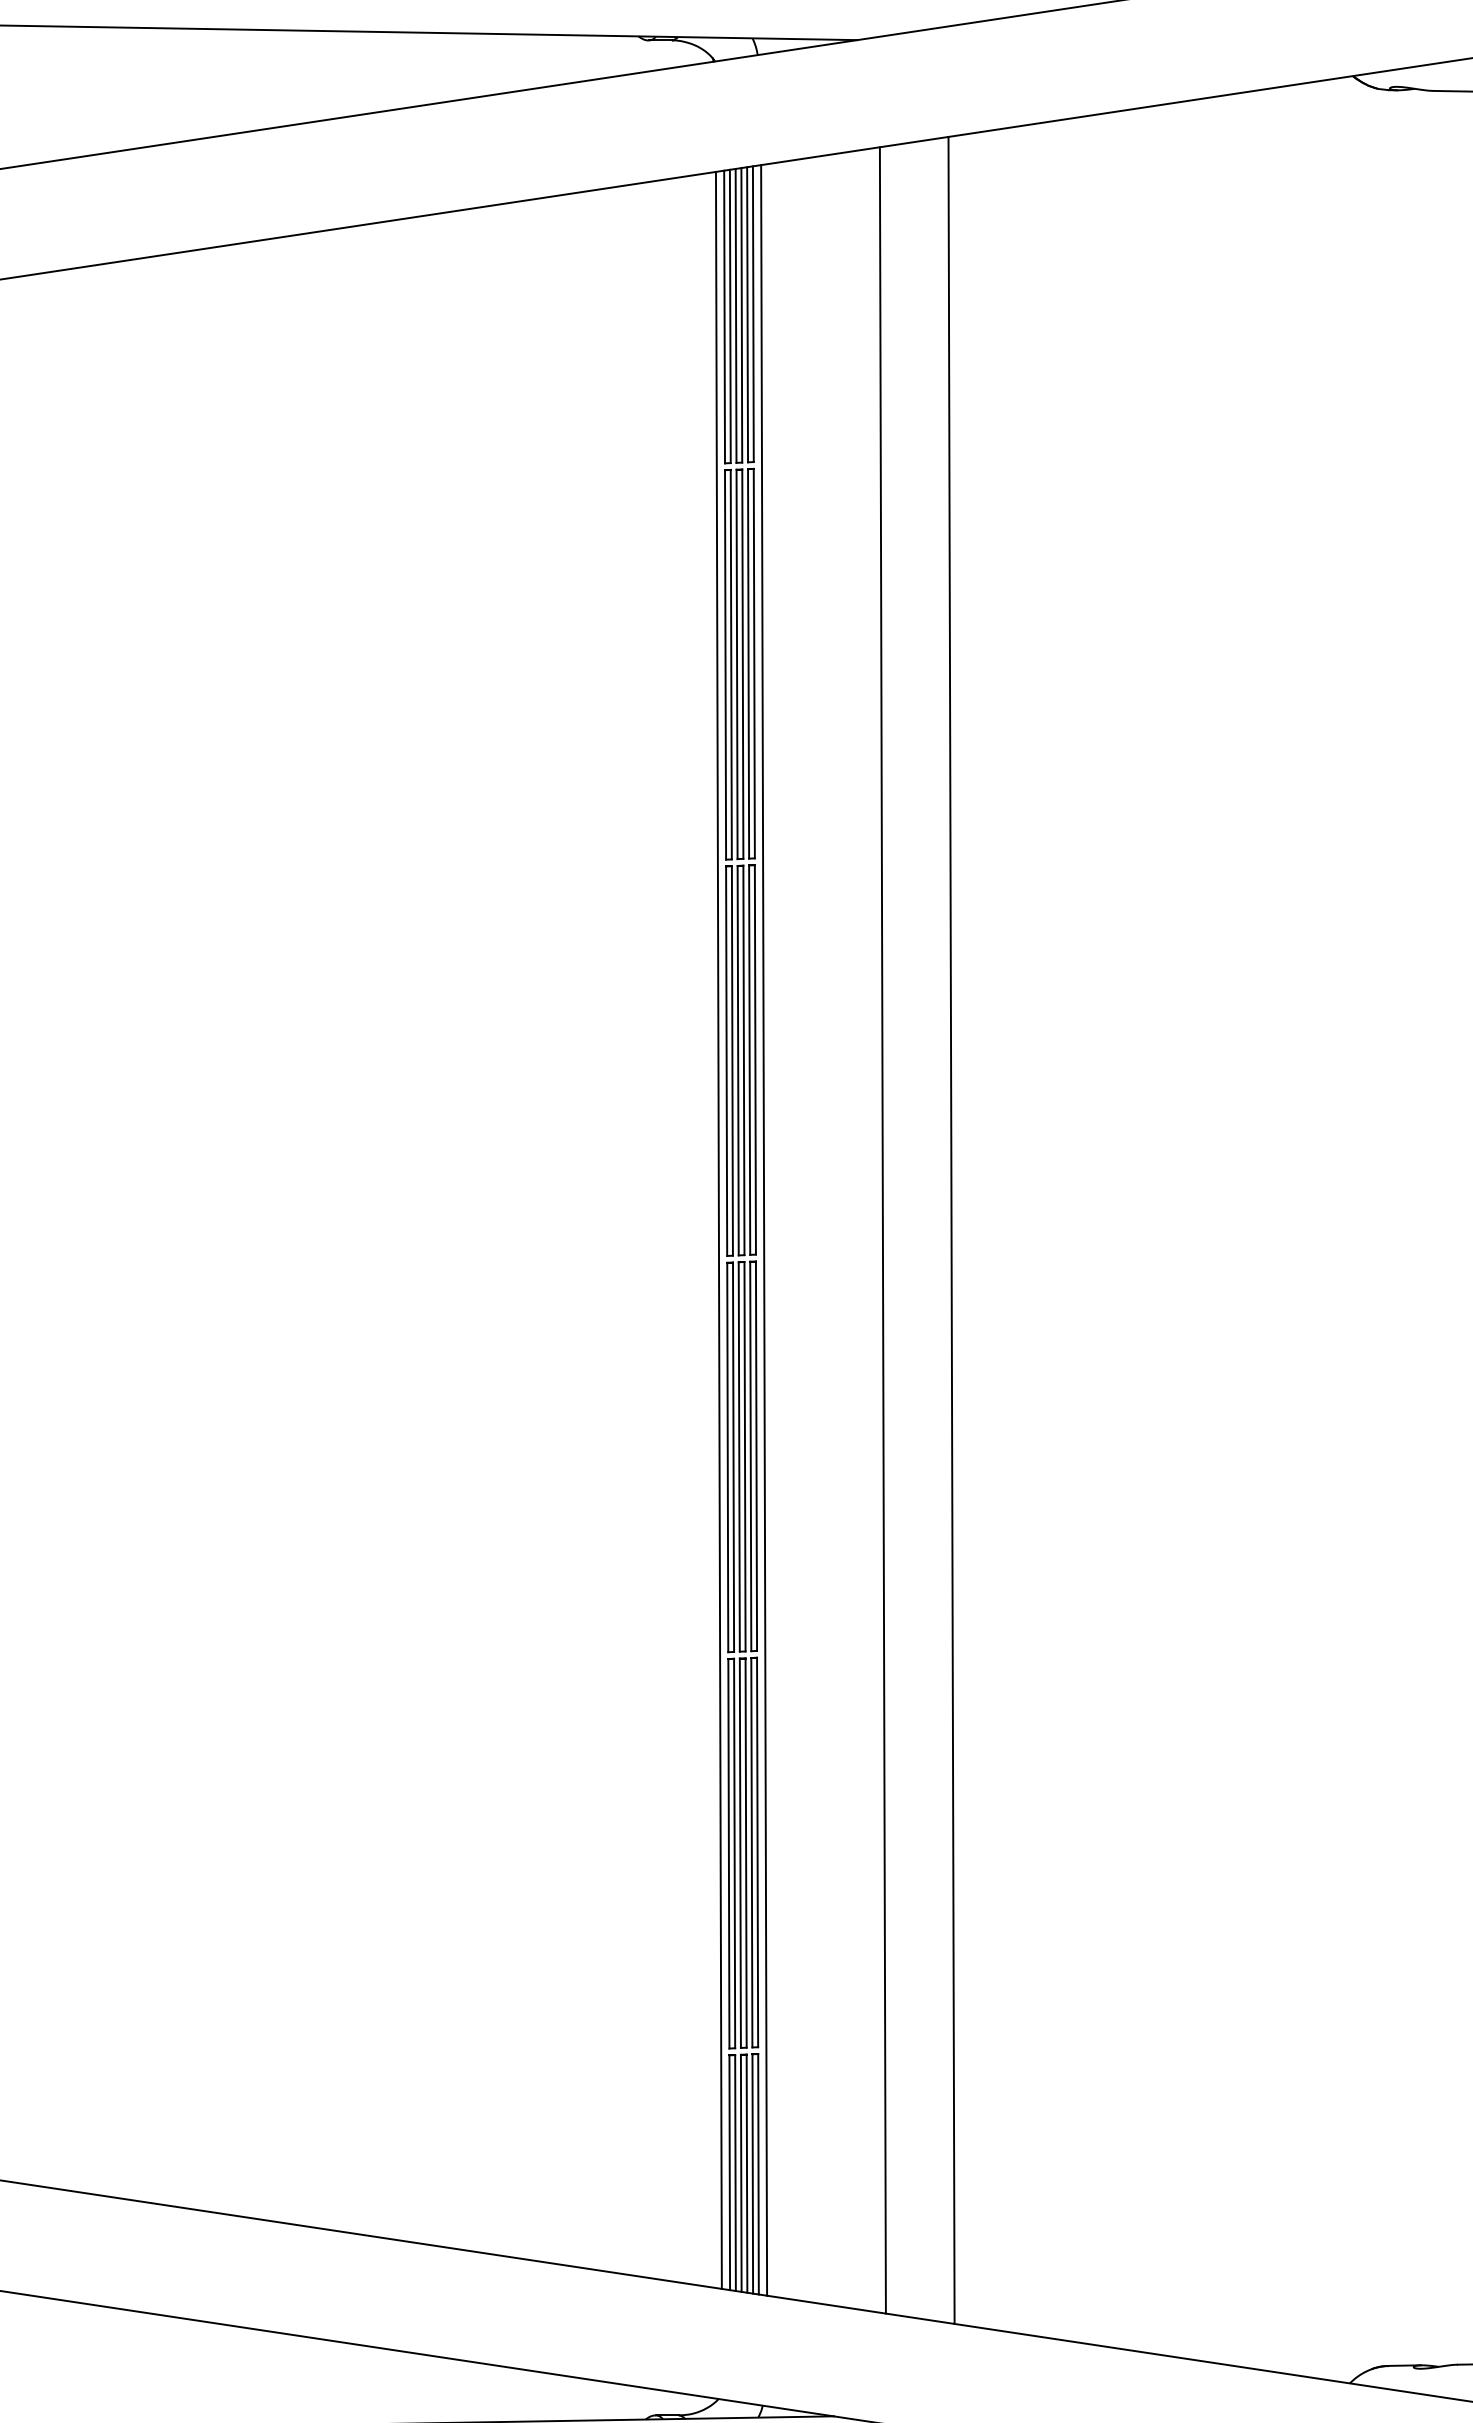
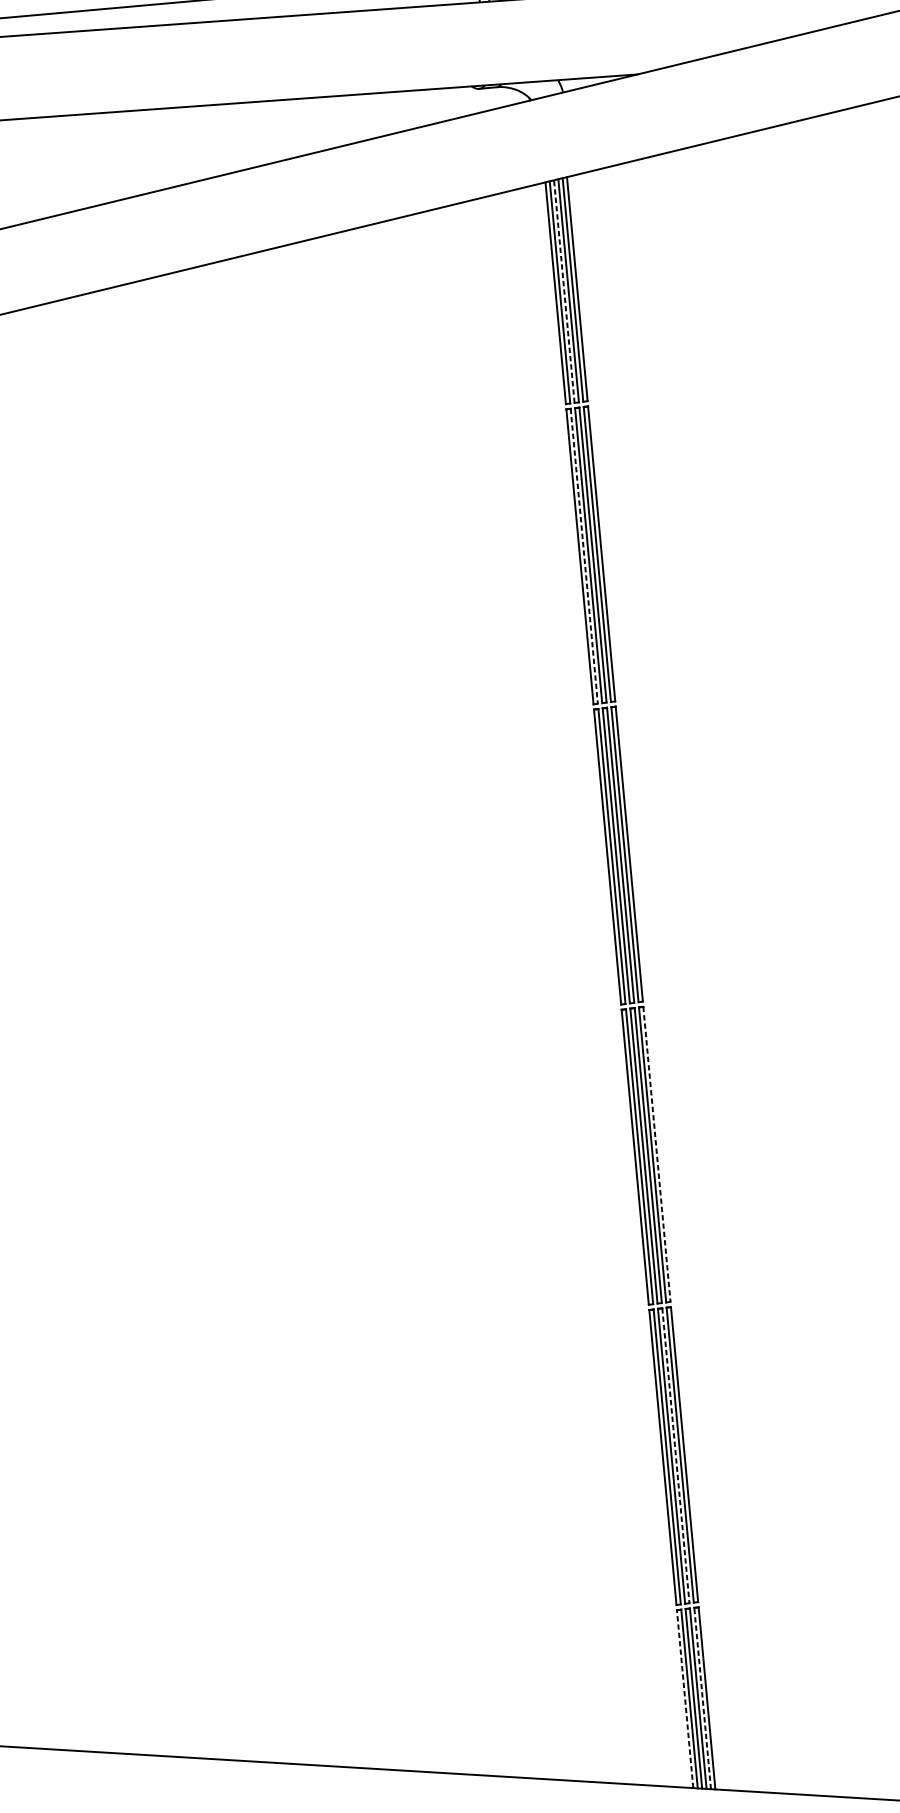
line: (736, 315) -> (564, 291), solid -> dashed
line: (731, 664) -> (584, 556), solid -> dashed
line: (718, 1229) -> (612, 985), removed
line: (951, 1229) -> (789, 969), removed
line: (764, 1230) -> (647, 982), removed
line: (882, 1230) -> (737, 974), removed
line: (756, 1456) -> (656, 1154), solid -> dashed
line: (746, 1853) -> (676, 1456), solid -> dashed
line: (729, 2172) -> (684, 1698), solid -> dashed
line: (752, 2173) -> (702, 1698), solid -> dashed

